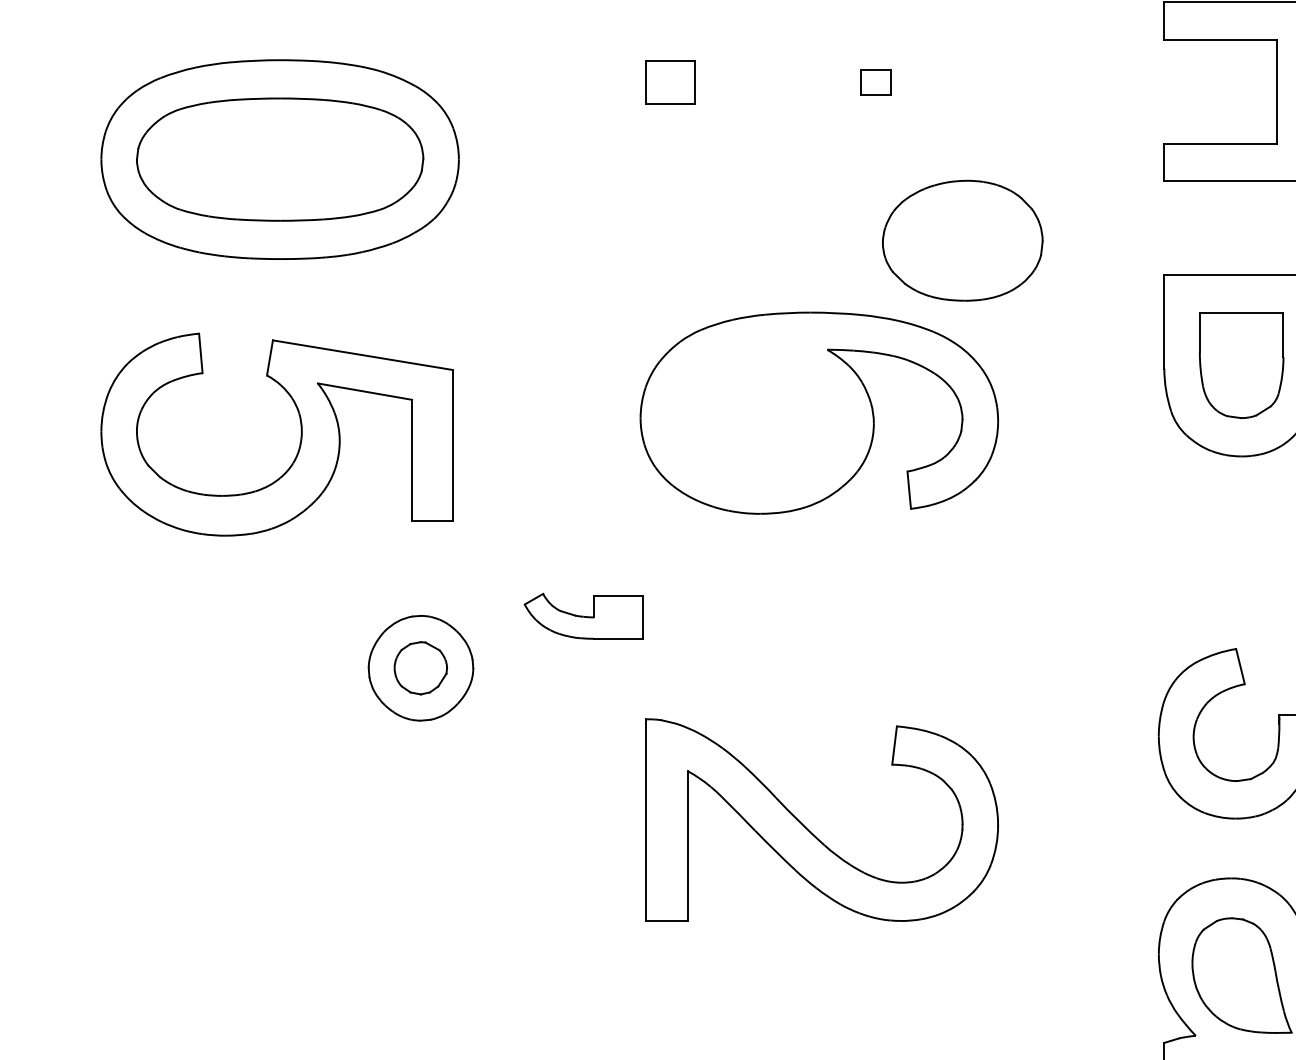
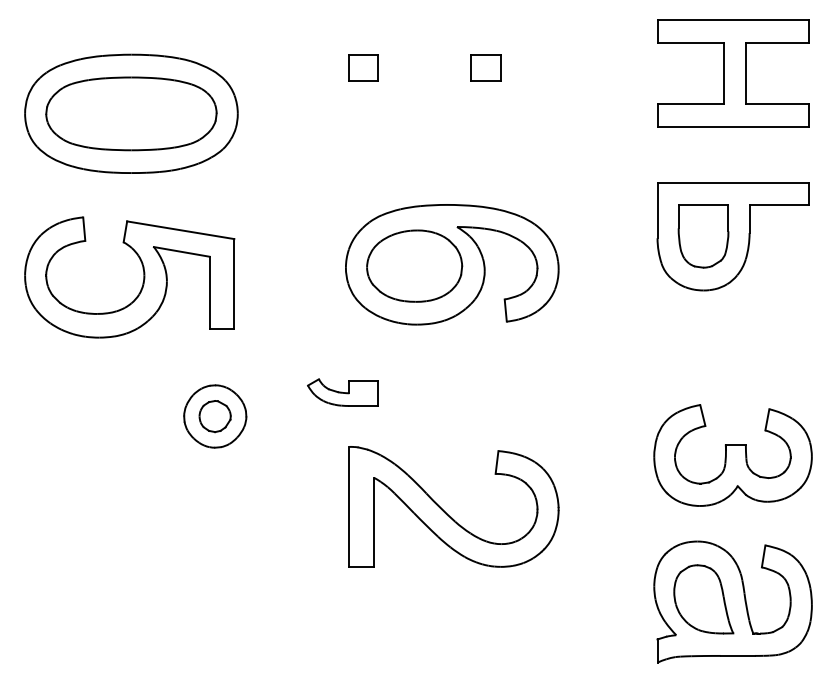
part: (875, 81) -> (485, 67), size x1.67
part: (962, 239) -> (414, 265), moved
part: (582, 616) -> (342, 392), moved

